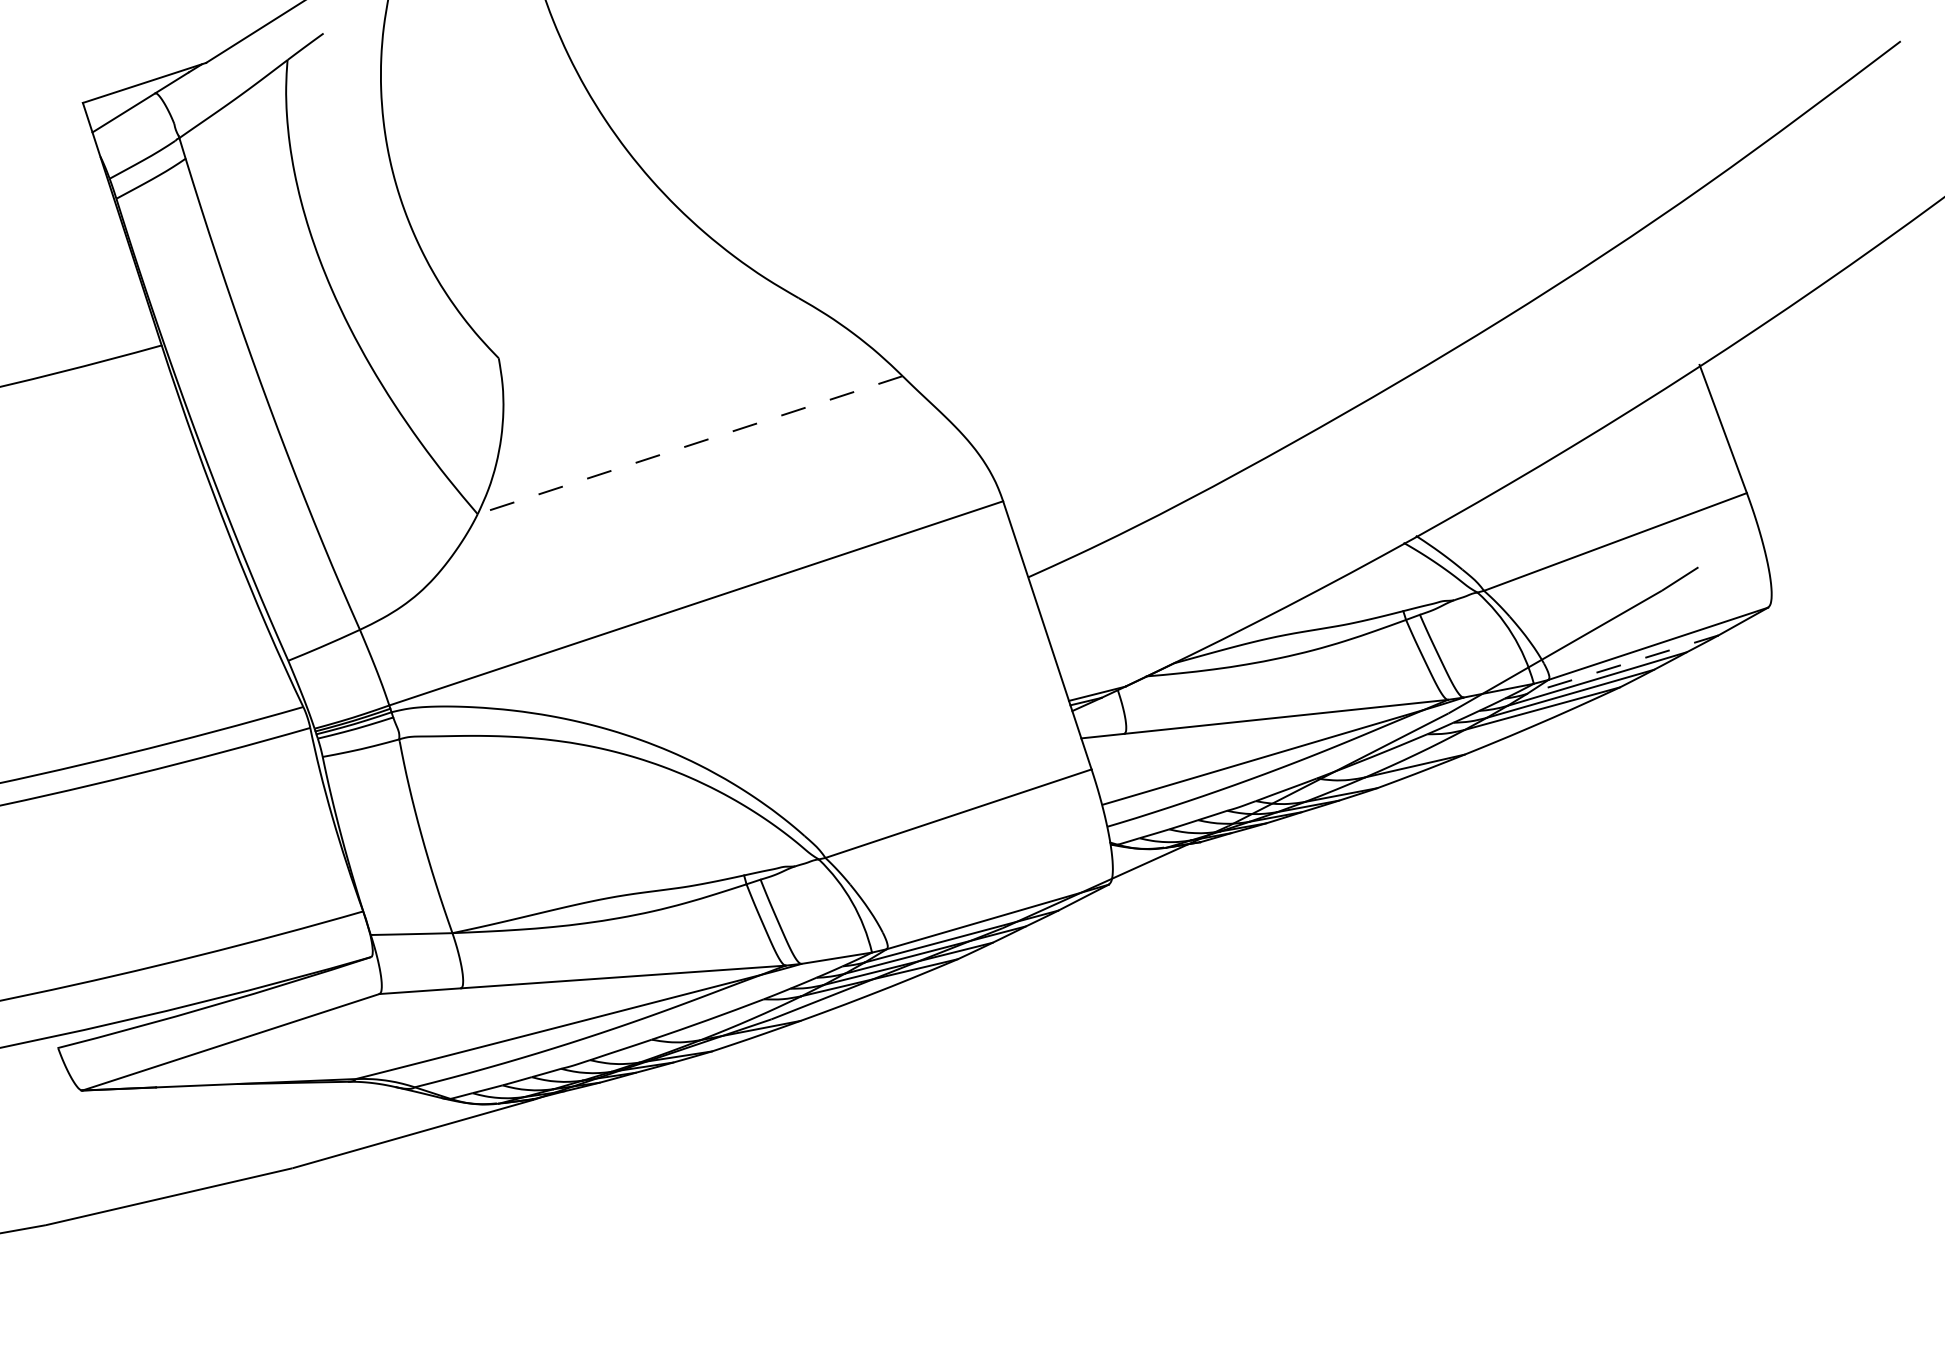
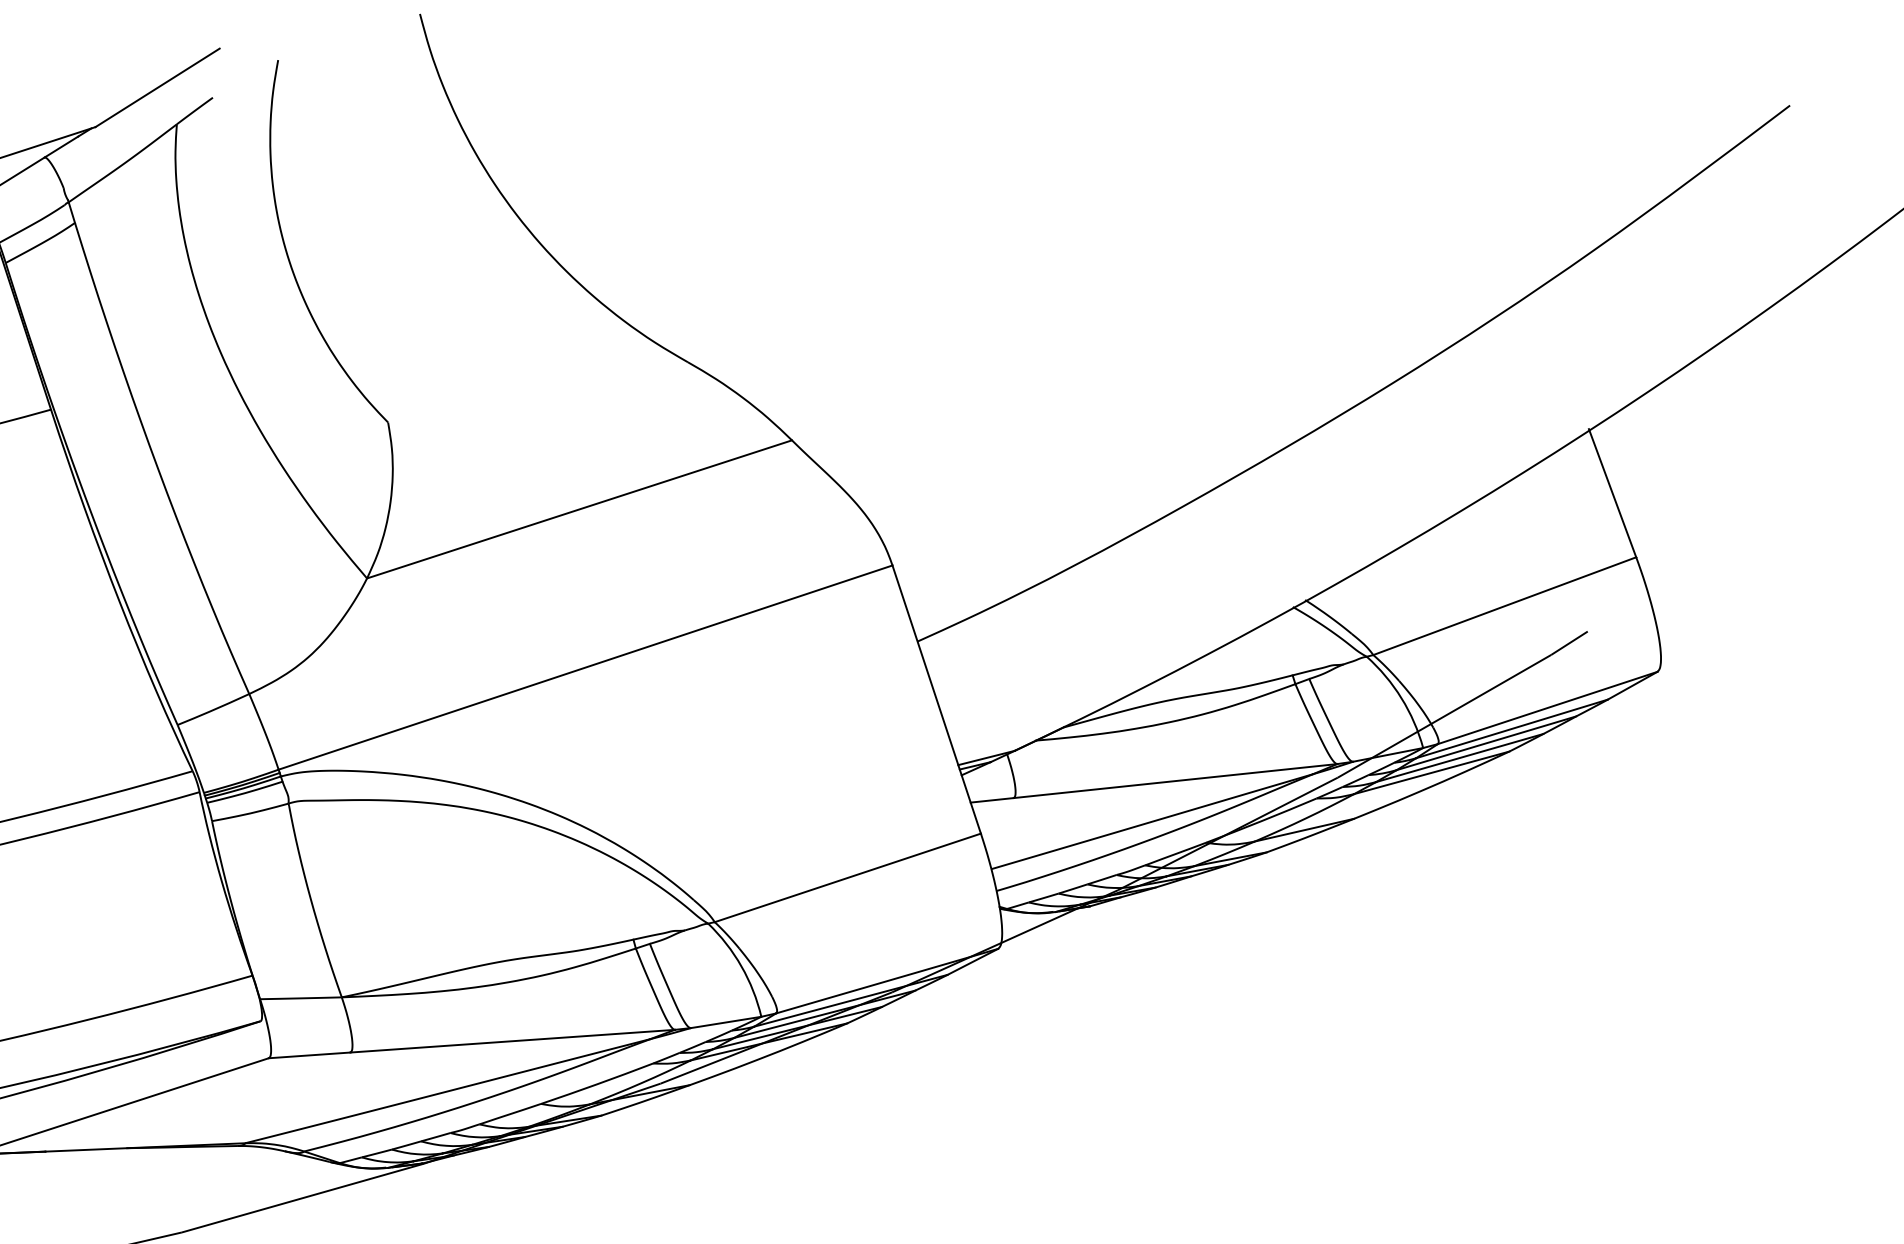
line: (689, 445) -> (578, 509), dashed -> solid
line: (1622, 664) -> (1511, 728), dashed -> solid

